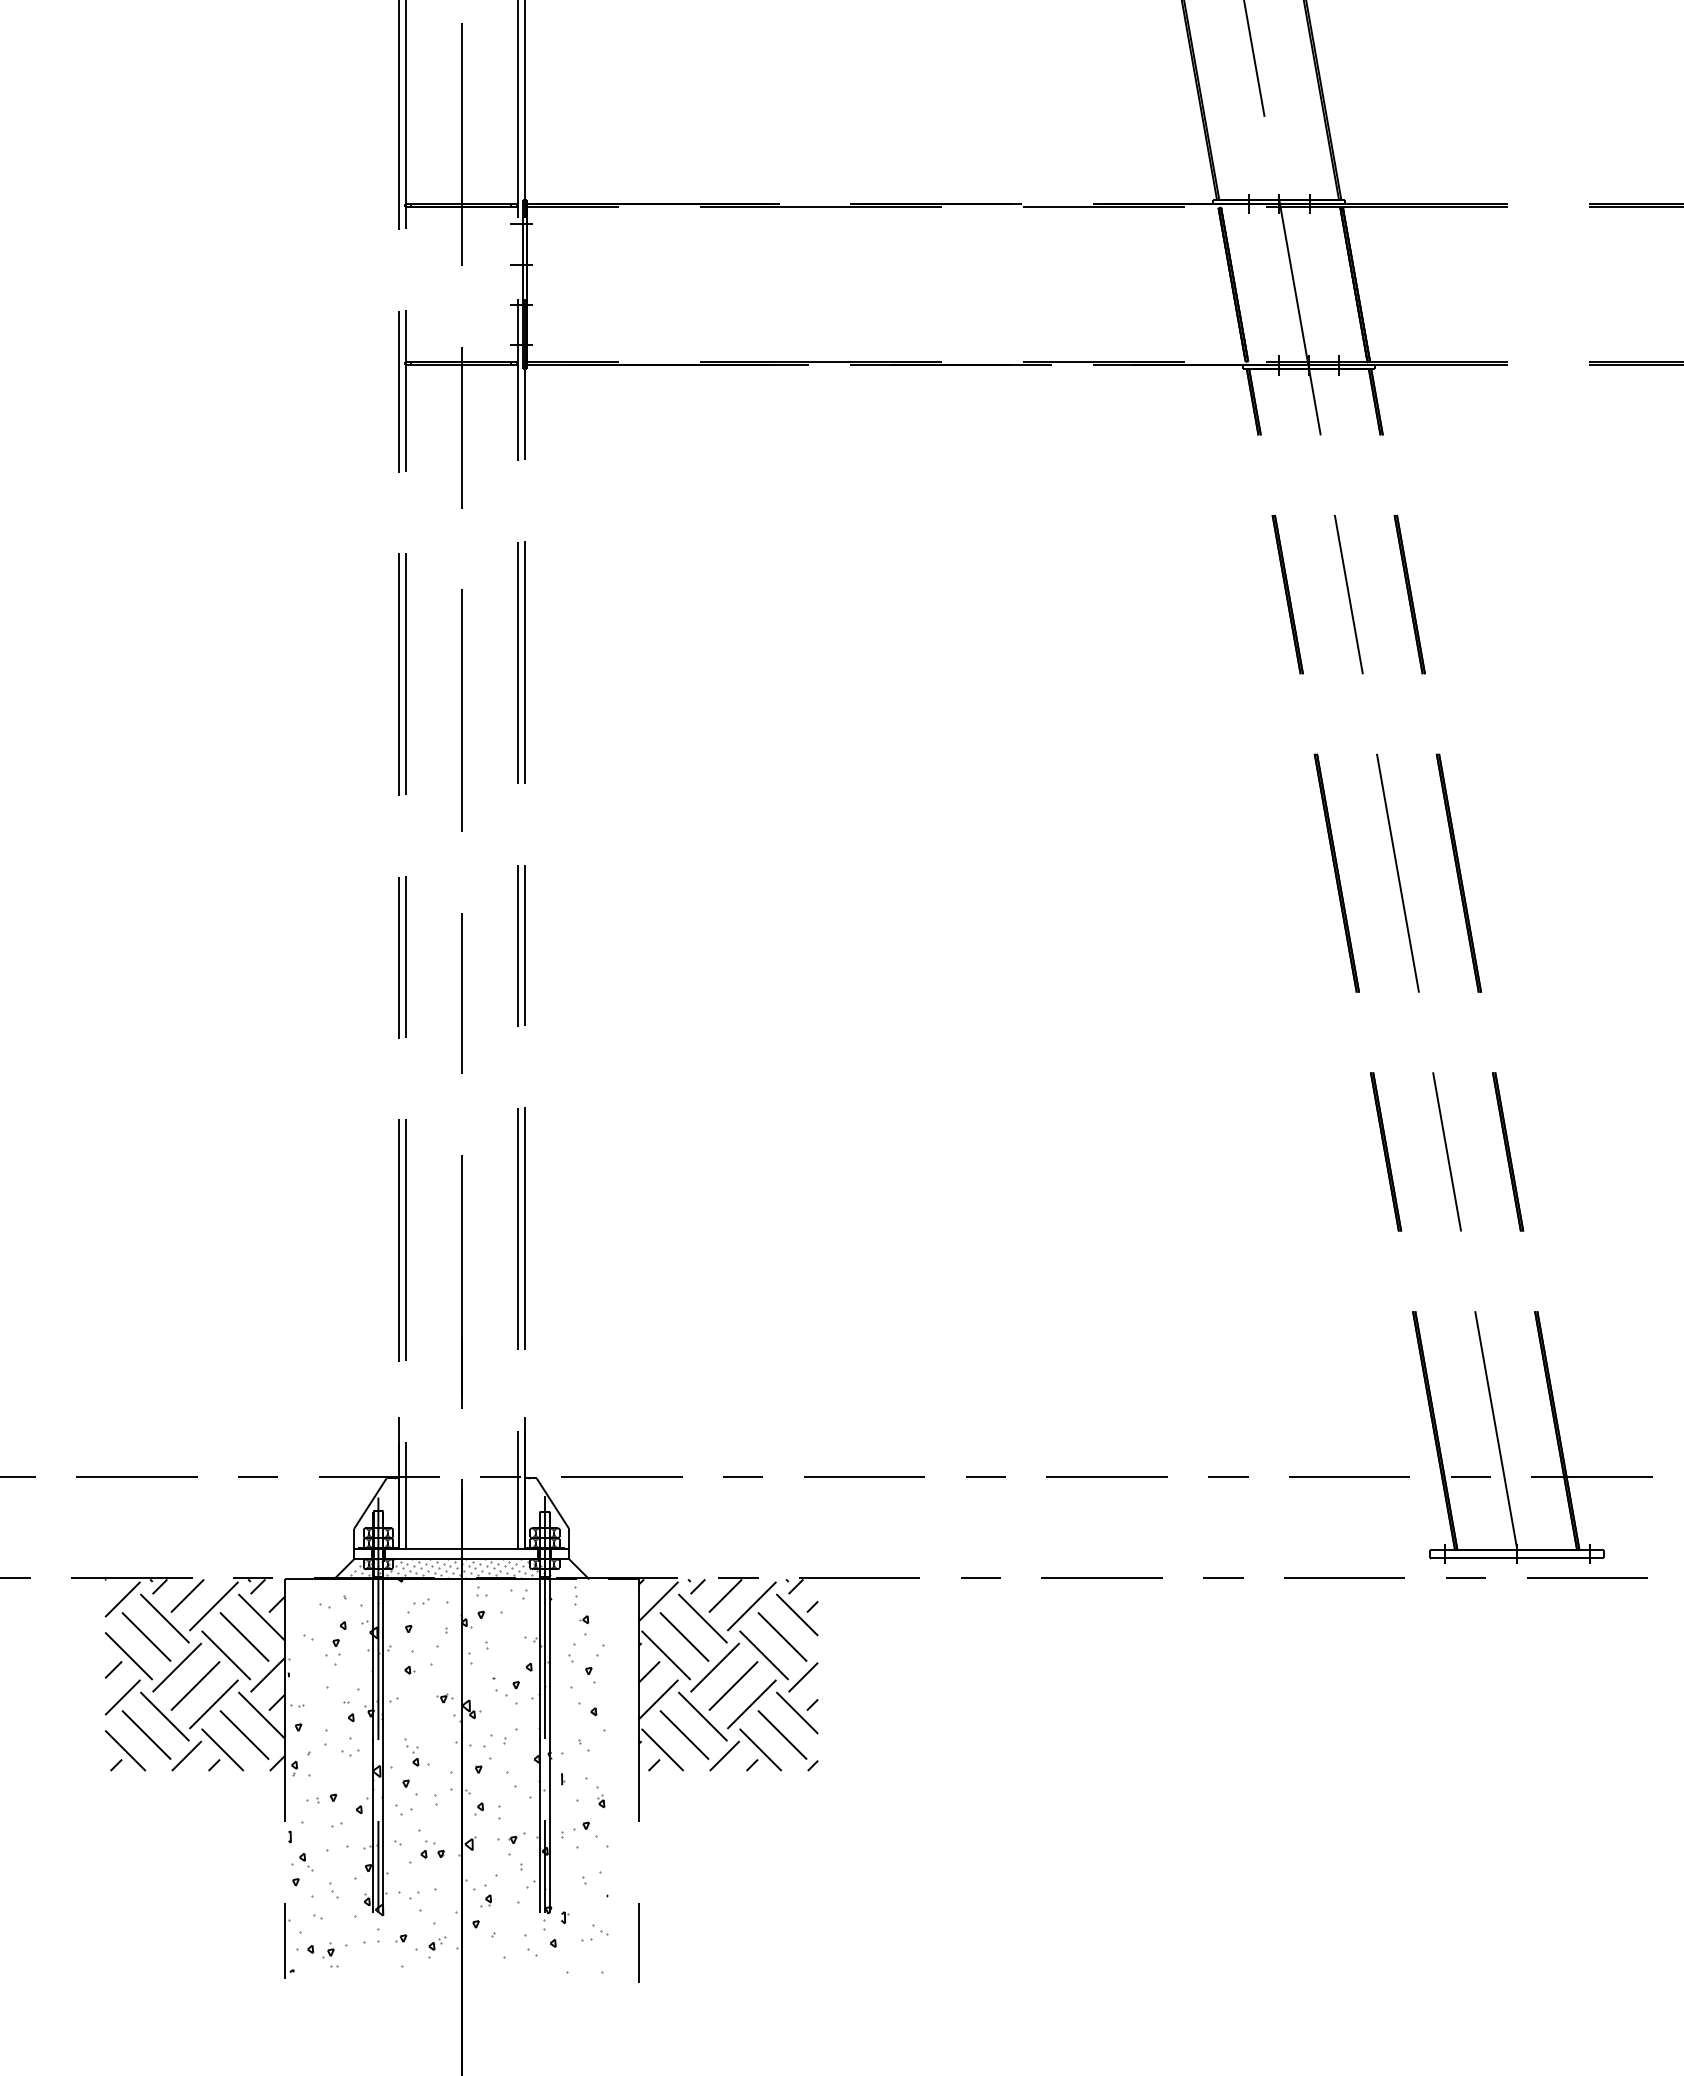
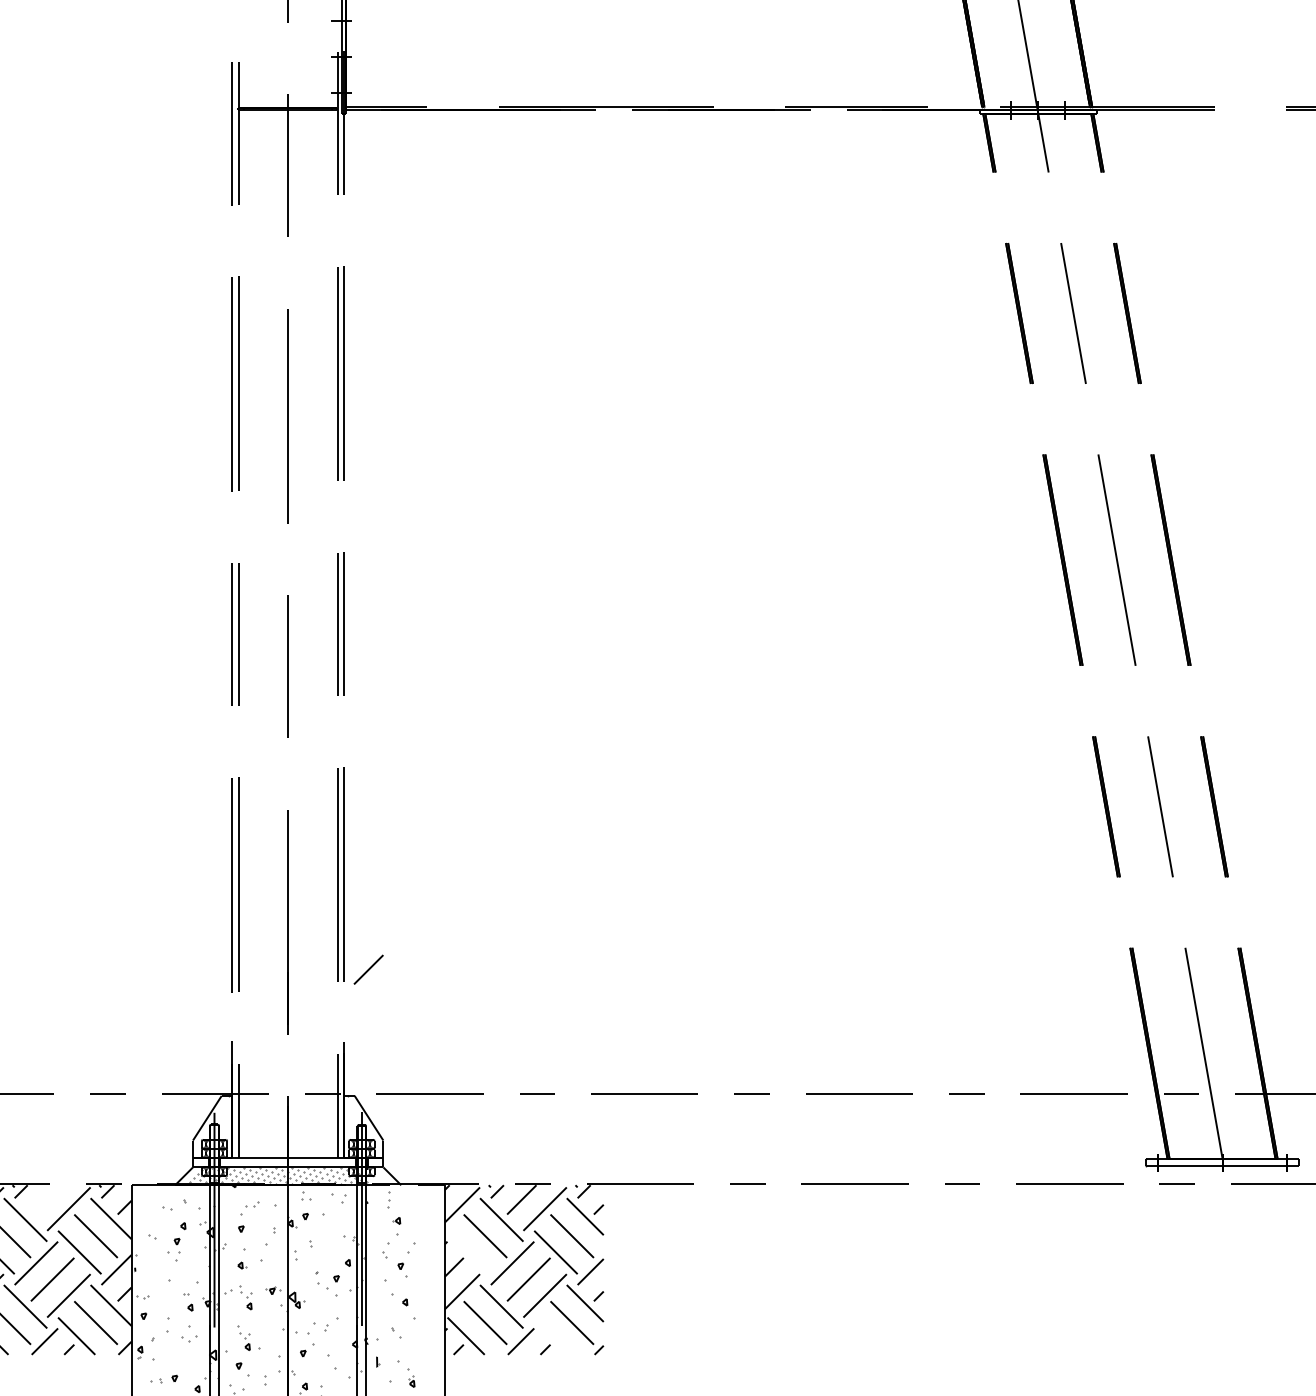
line: (187, 1595) -> (368, 969), moved
line: (665, 1654) -> (468, 1251), removed
part: (413, 1706) -> (245, 1297), added
line: (760, 1749) -> (552, 1335), removed

